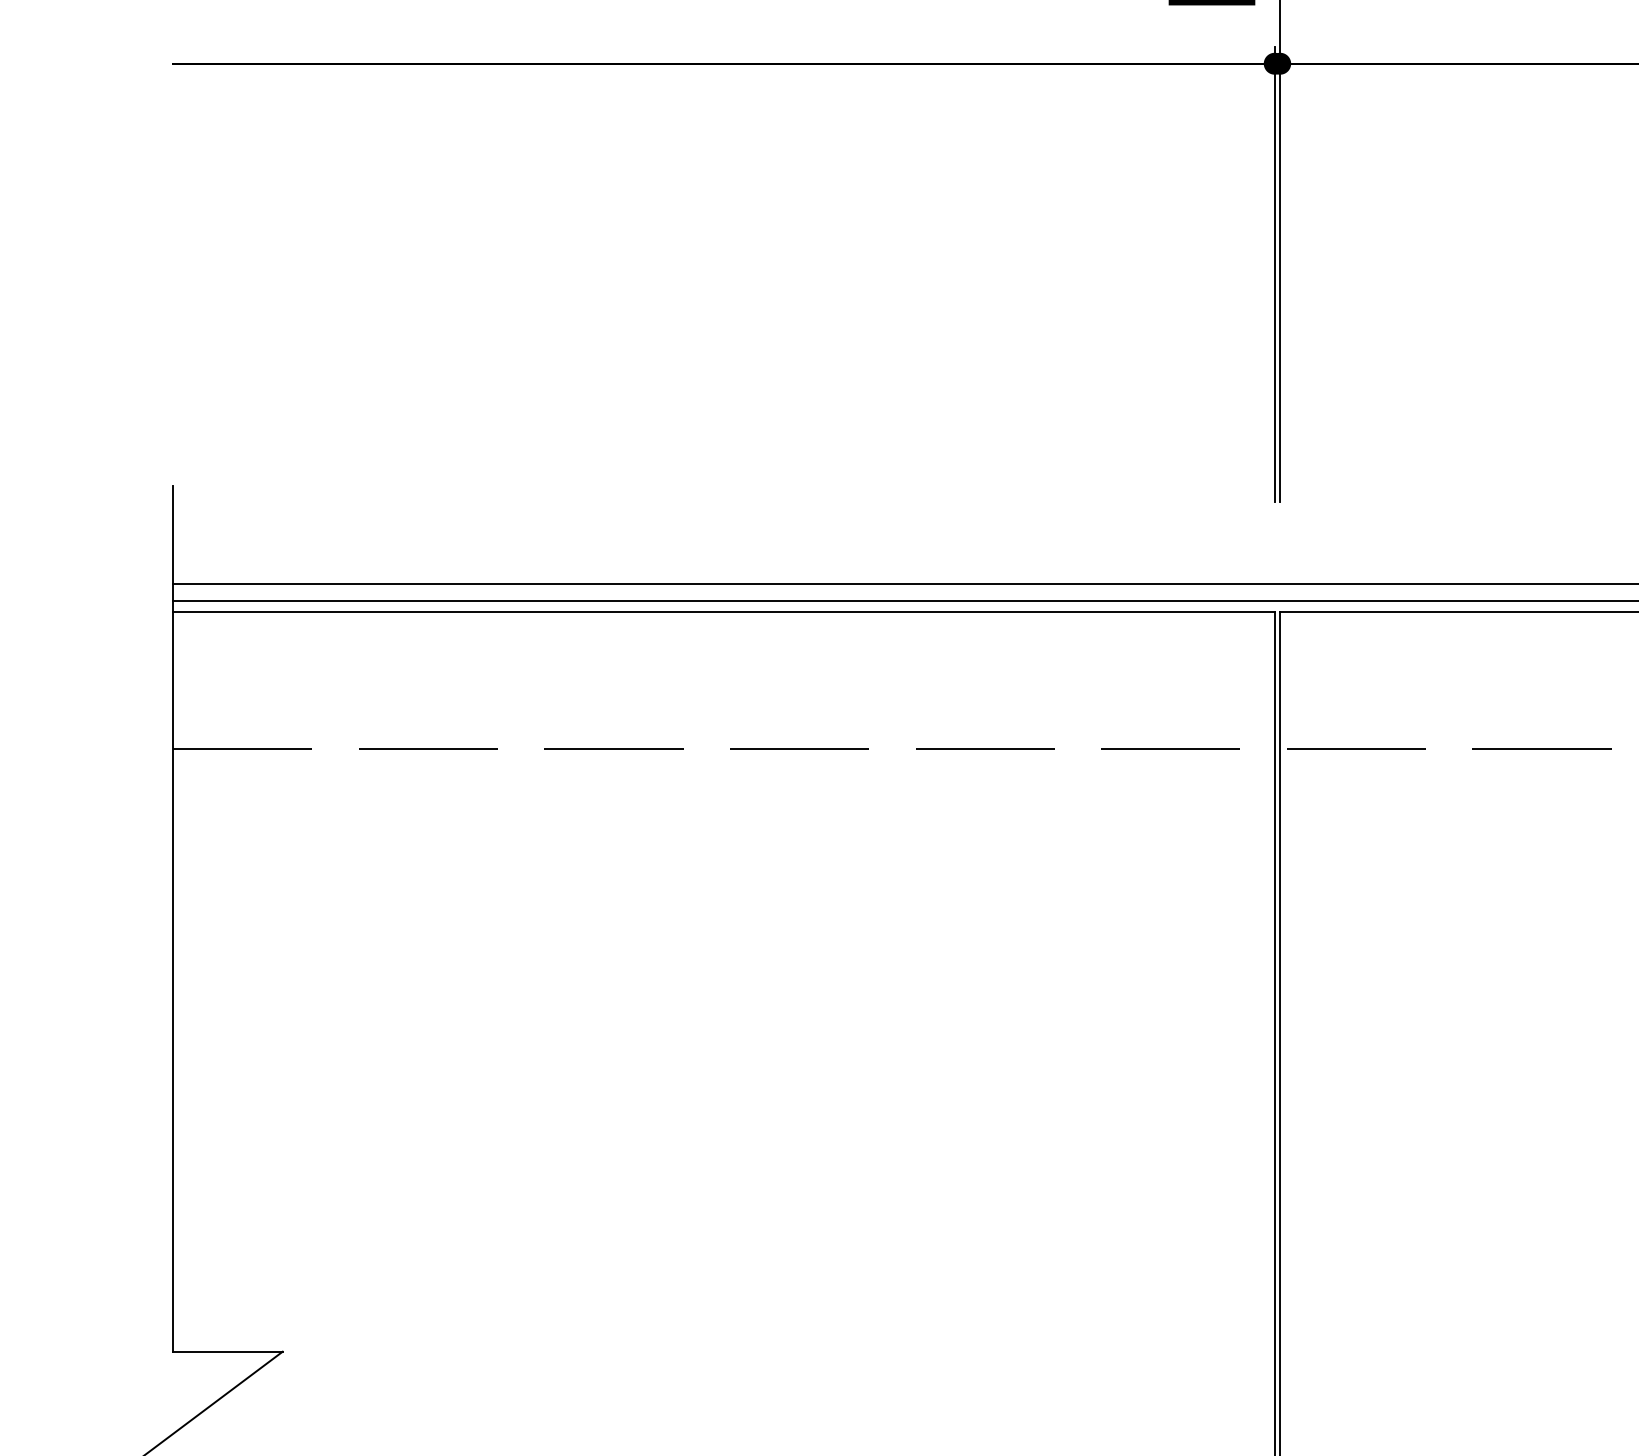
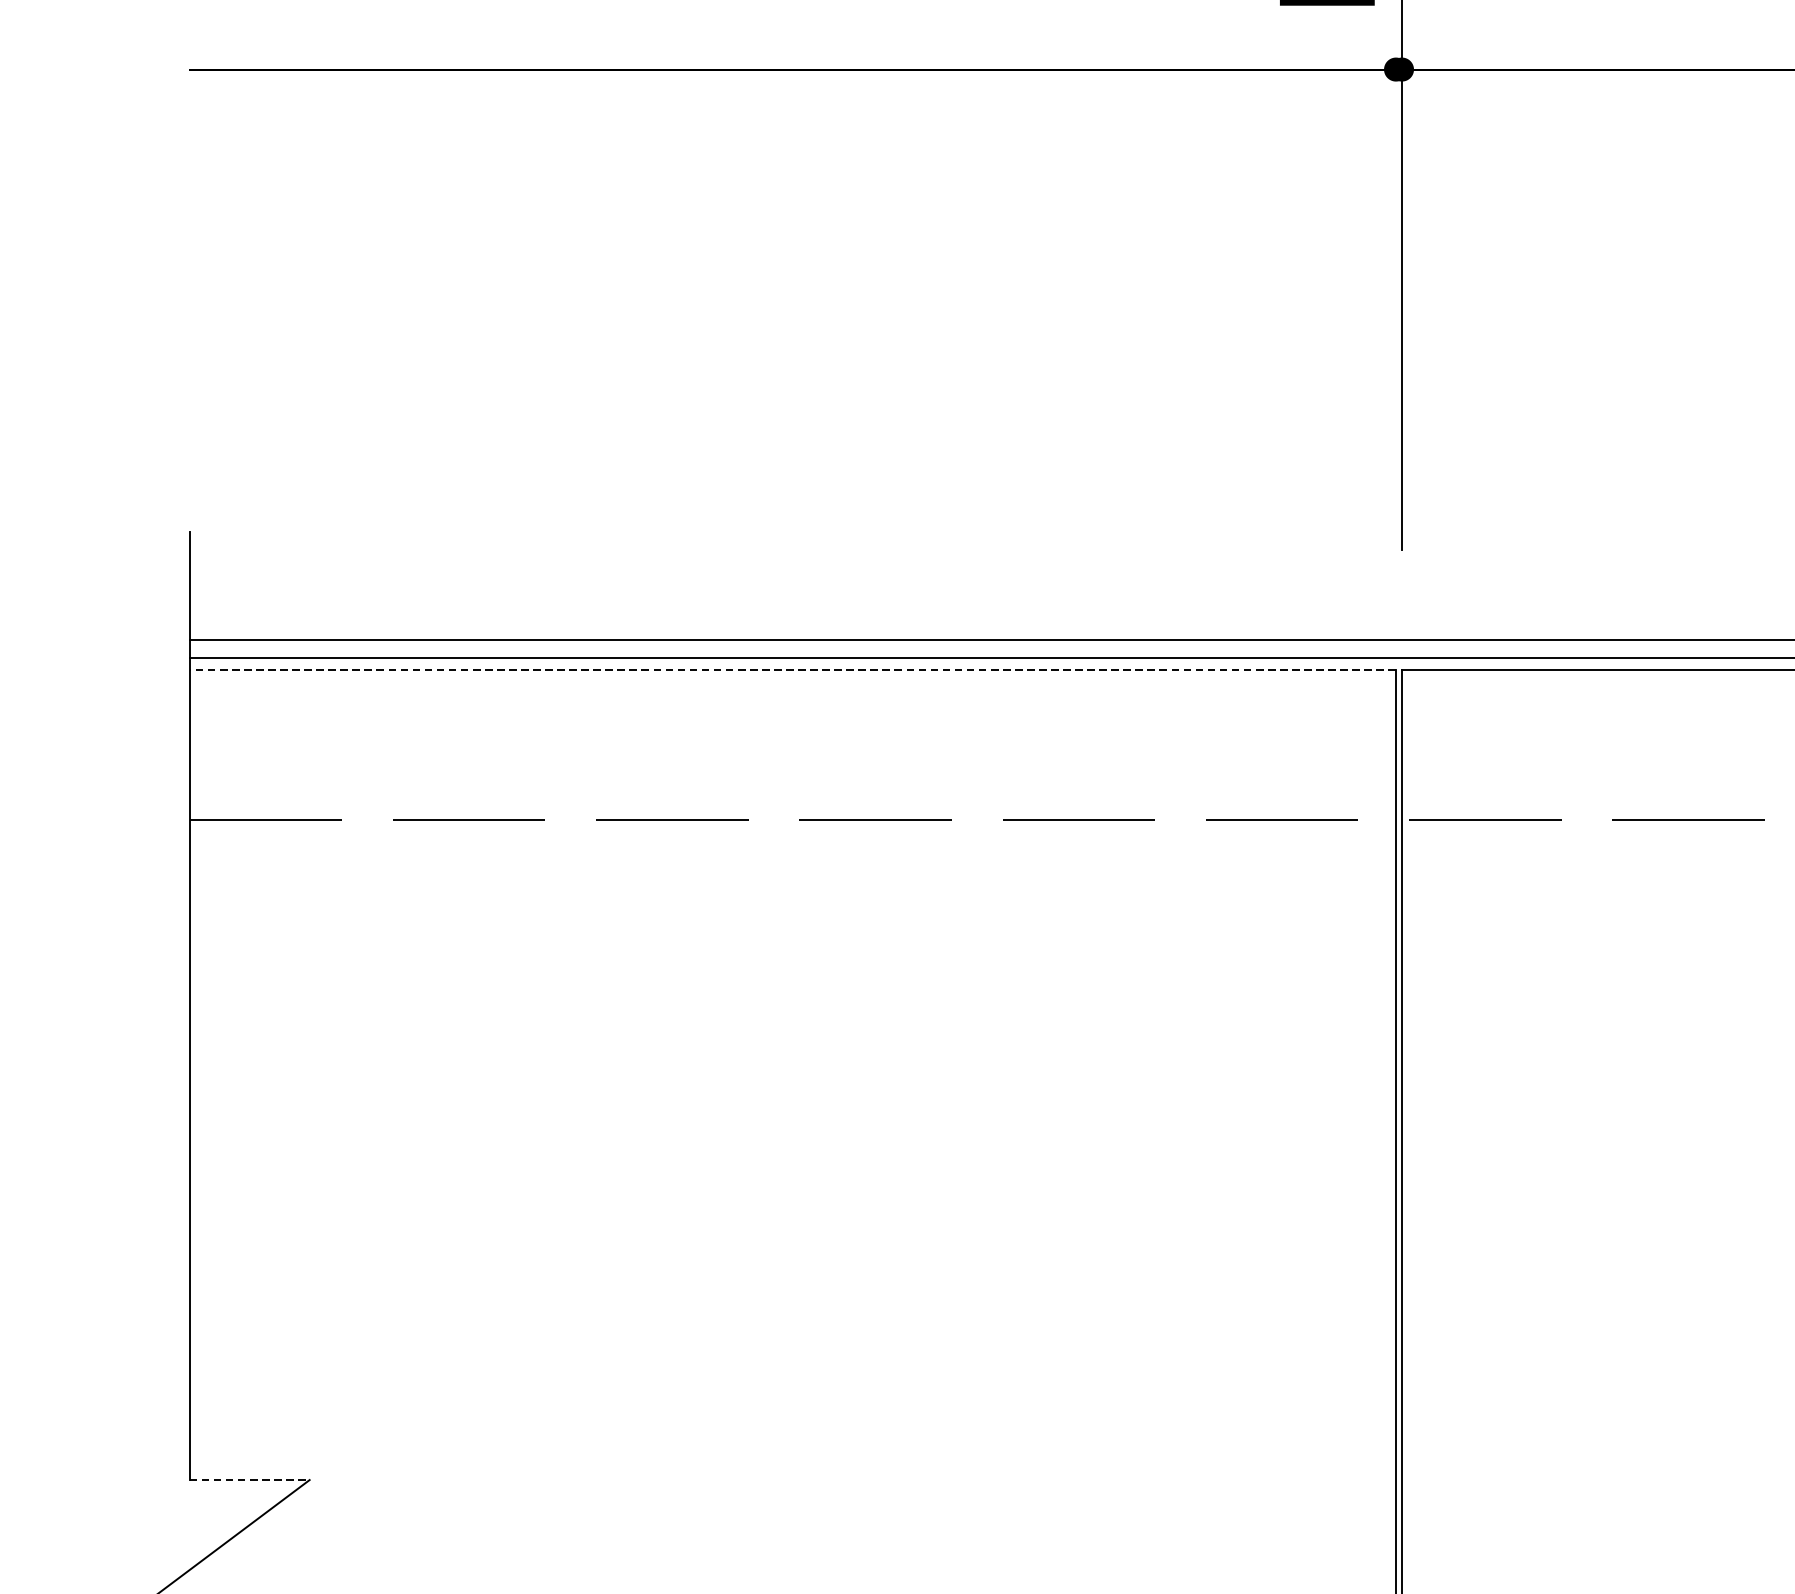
line: (1274, 274) -> (1395, 300), removed
line: (723, 611) -> (792, 669), solid -> dashed
line: (227, 1351) -> (249, 1479), solid -> dashed

